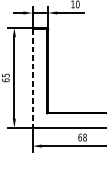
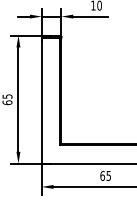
line: (32, 78) -> (41, 100), dashed -> solid
text: (84, 137) -> (108, 175), 68 -> 65

